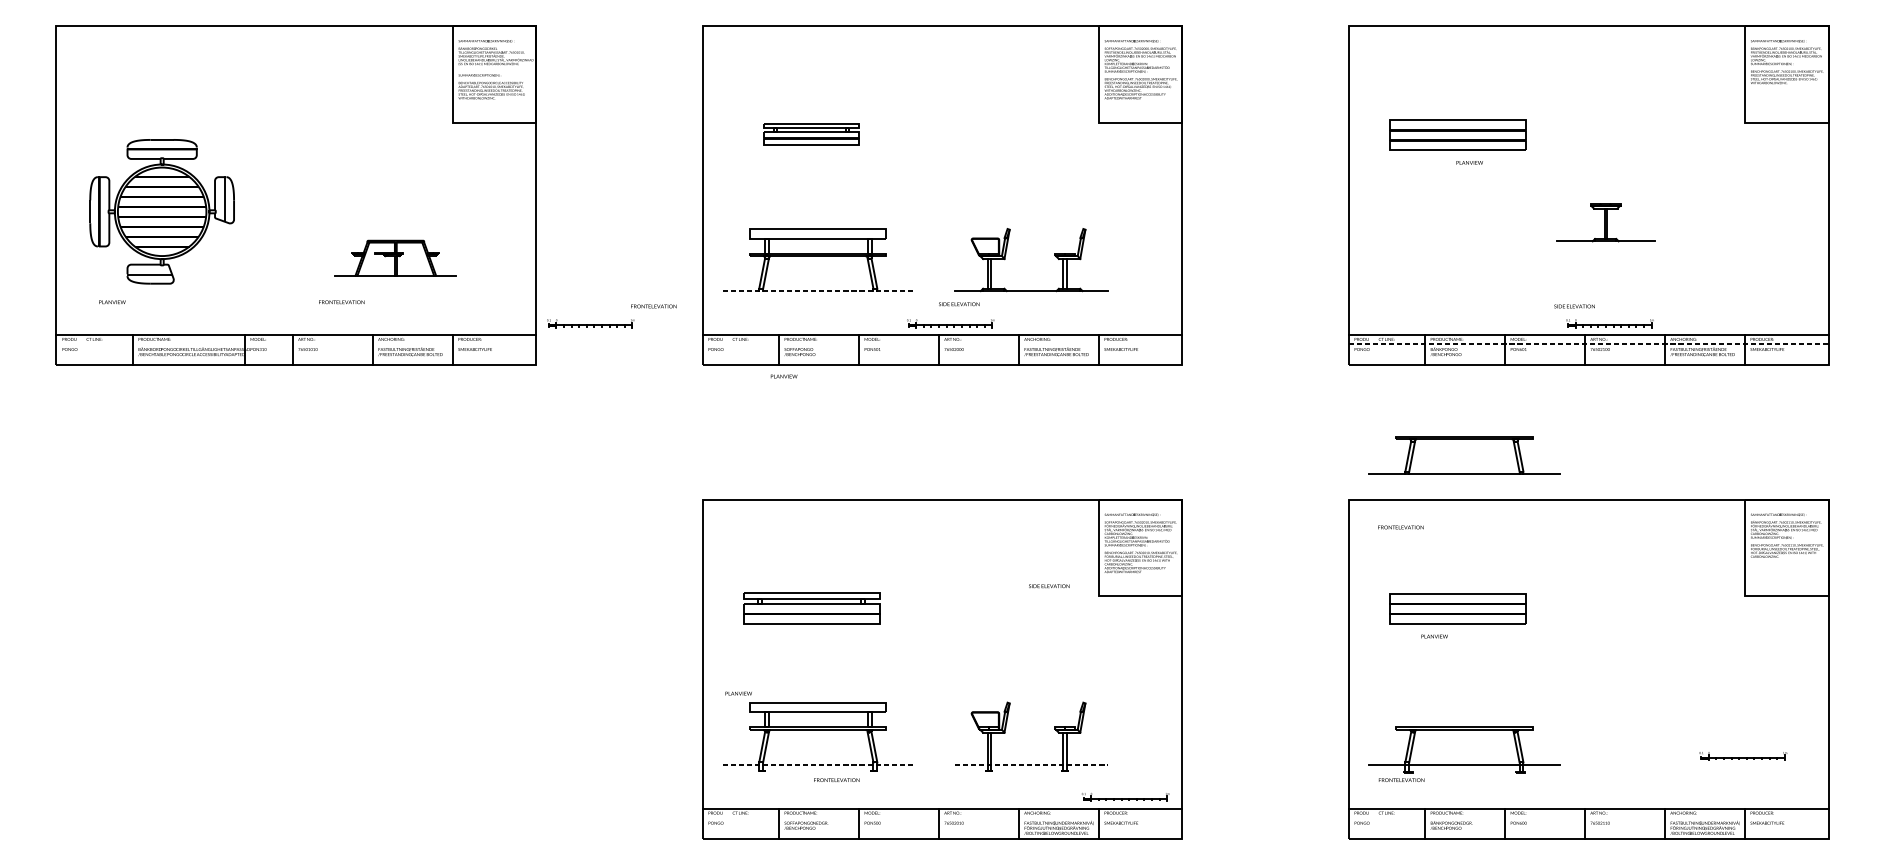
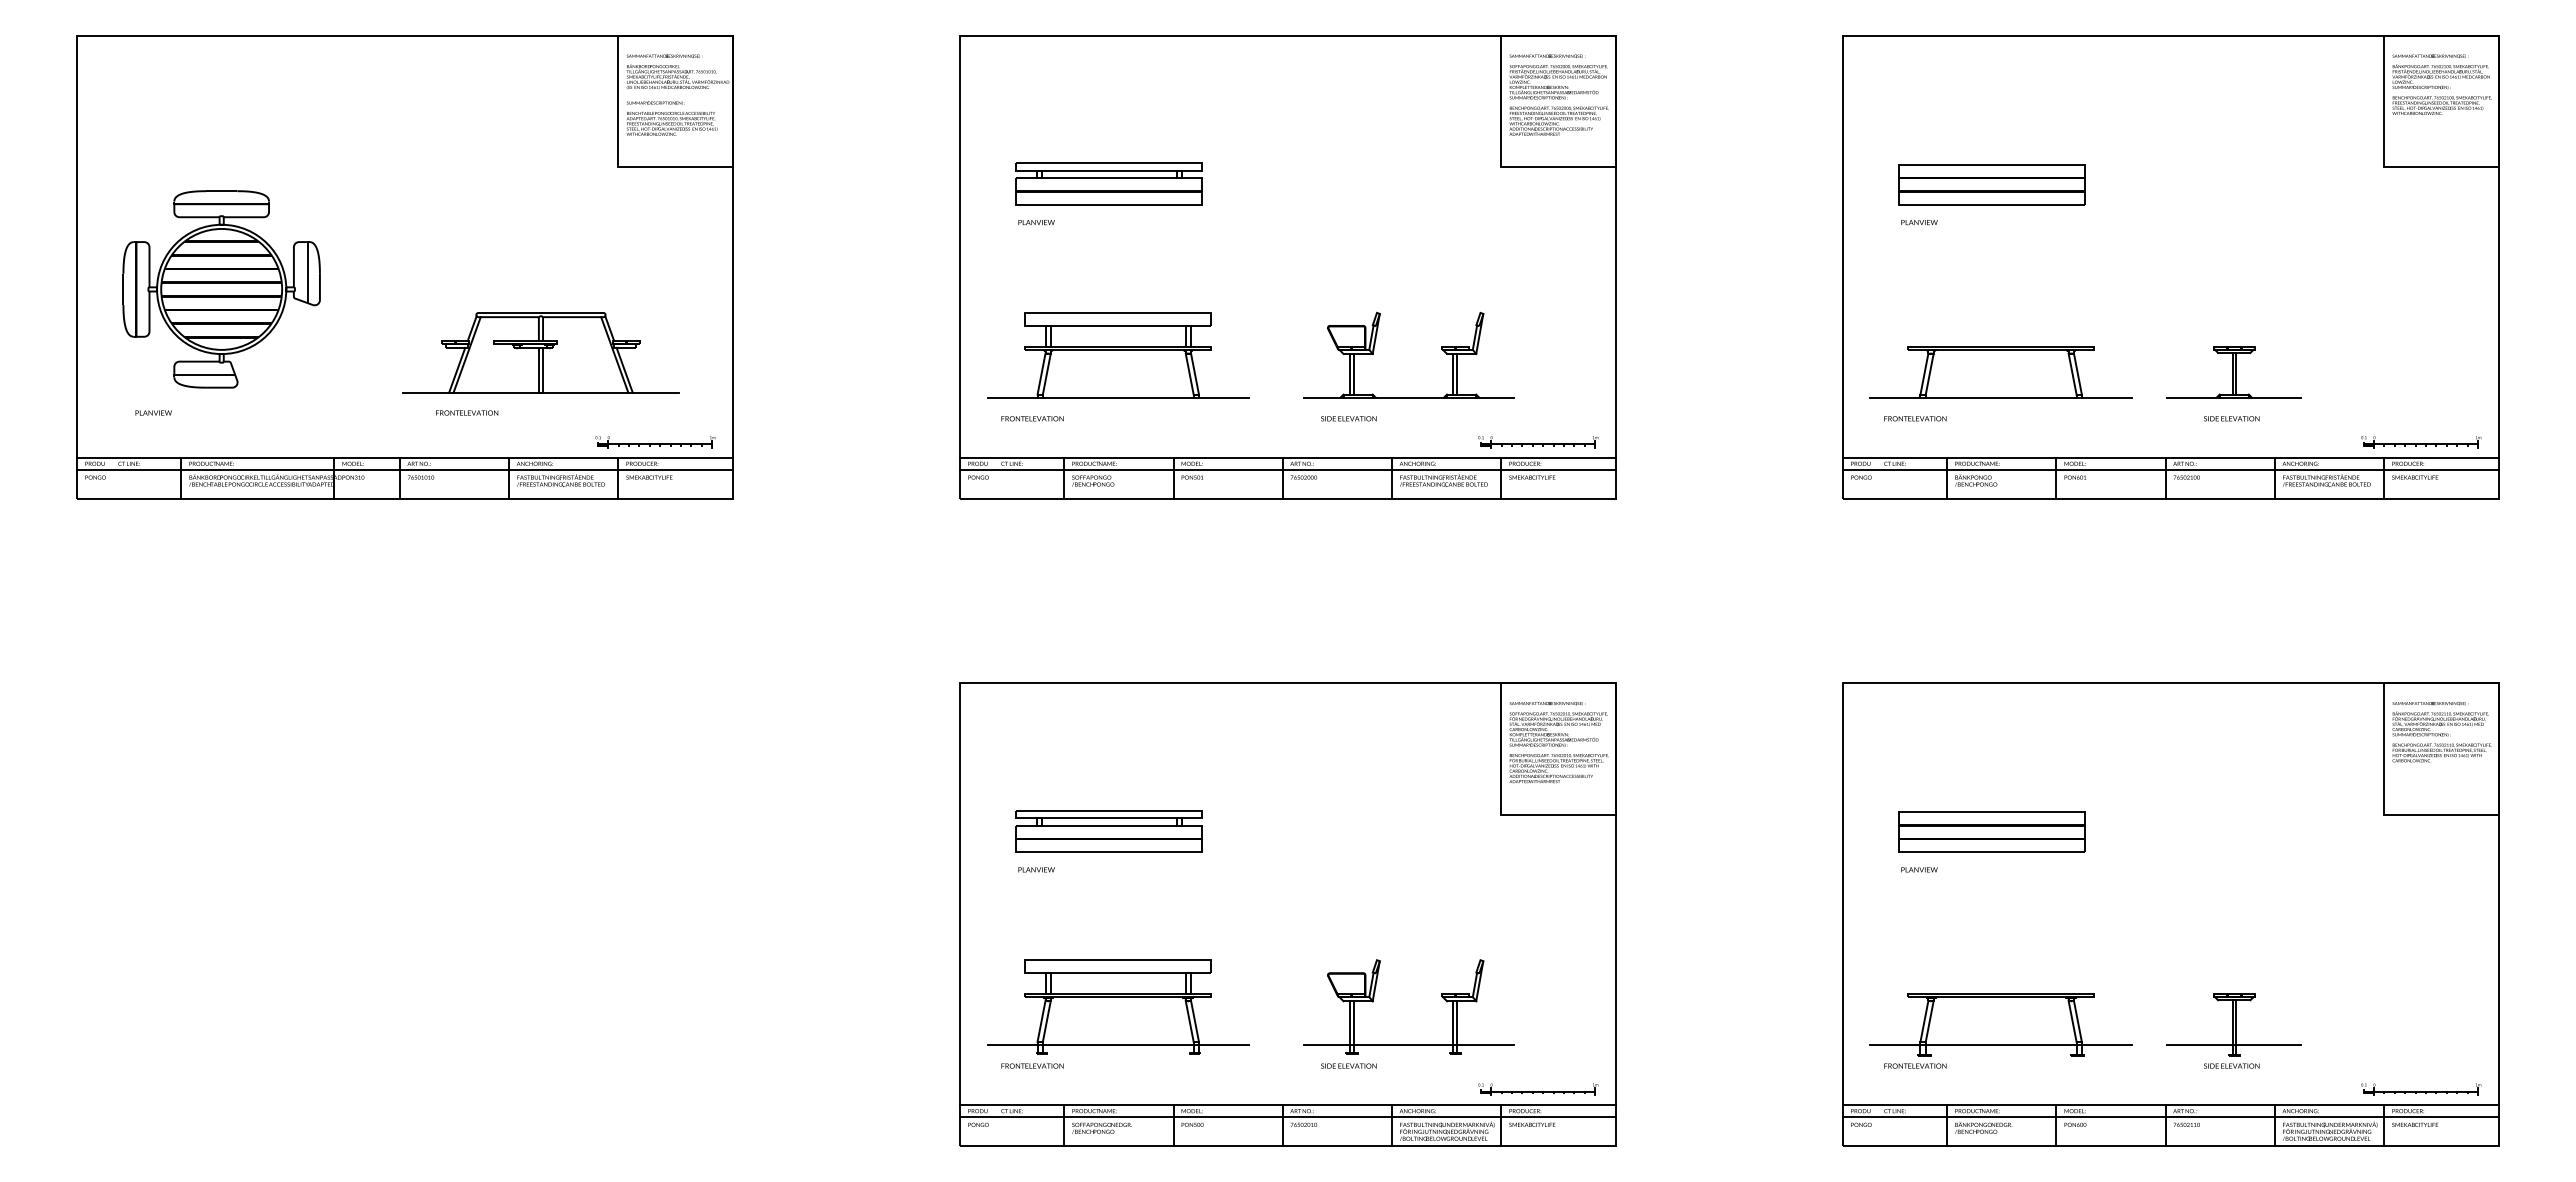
part: (811, 134) -> (1108, 183), size x1.43
text: (1469, 162) -> (1919, 222), moved
part: (1605, 222) -> (2233, 372), moved
part: (395, 257) -> (540, 352), size x1.67
line: (818, 290) -> (1118, 397), dashed -> solid
text: (958, 304) -> (1348, 418), moved
text: (653, 306) -> (1032, 418), moved
text: (1574, 306) -> (2231, 418), moved
part: (590, 323) -> (655, 442), moved
part: (950, 323) -> (1538, 442), moved
part: (1610, 323) -> (2421, 442), moved
line: (295, 344) -> (404, 470), added
line: (942, 344) -> (1287, 470), added
line: (1588, 344) -> (2170, 470), dashed -> solid
text: (784, 376) -> (1036, 222), moved
part: (1463, 455) -> (2000, 372), moved
text: (1400, 527) -> (1915, 418), moved
text: (1048, 585) -> (1348, 1065), moved
text: (1434, 636) -> (1919, 869), moved
text: (738, 693) -> (1036, 869), moved
part: (1634, 754) -> (2233, 1030), added
part: (1743, 756) -> (2421, 1089), moved
line: (818, 765) -> (1118, 1045), dashed -> solid
line: (1031, 765) -> (1409, 1045), dashed -> solid
text: (836, 779) -> (1032, 1065), moved
line: (942, 817) -> (1287, 1117), added
line: (1588, 817) -> (2170, 1117), added

